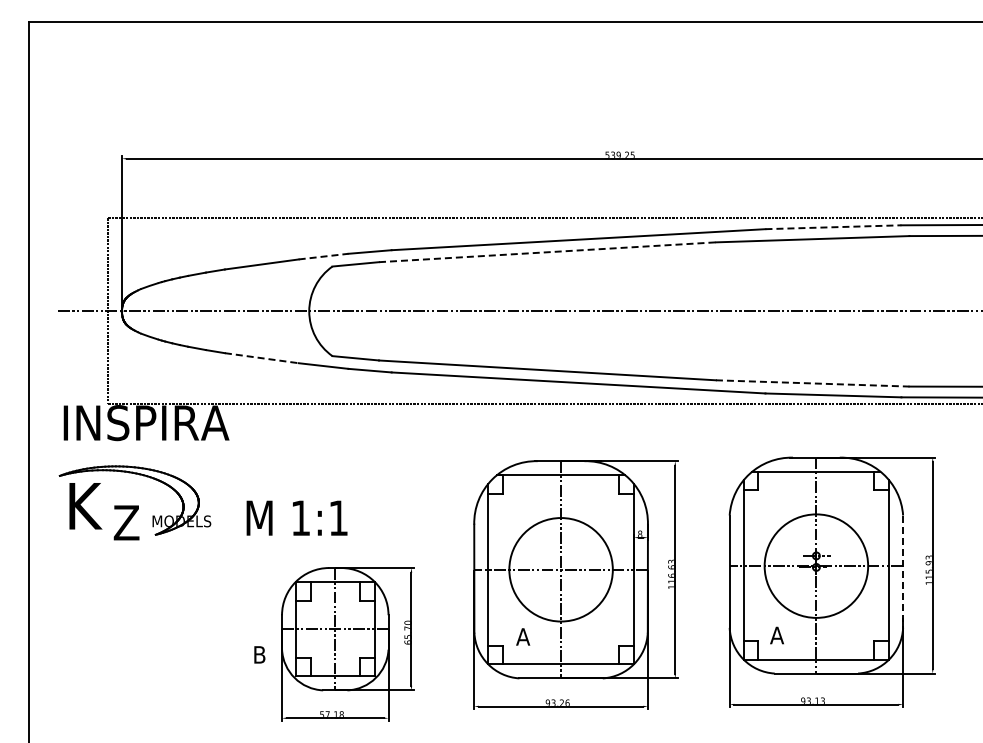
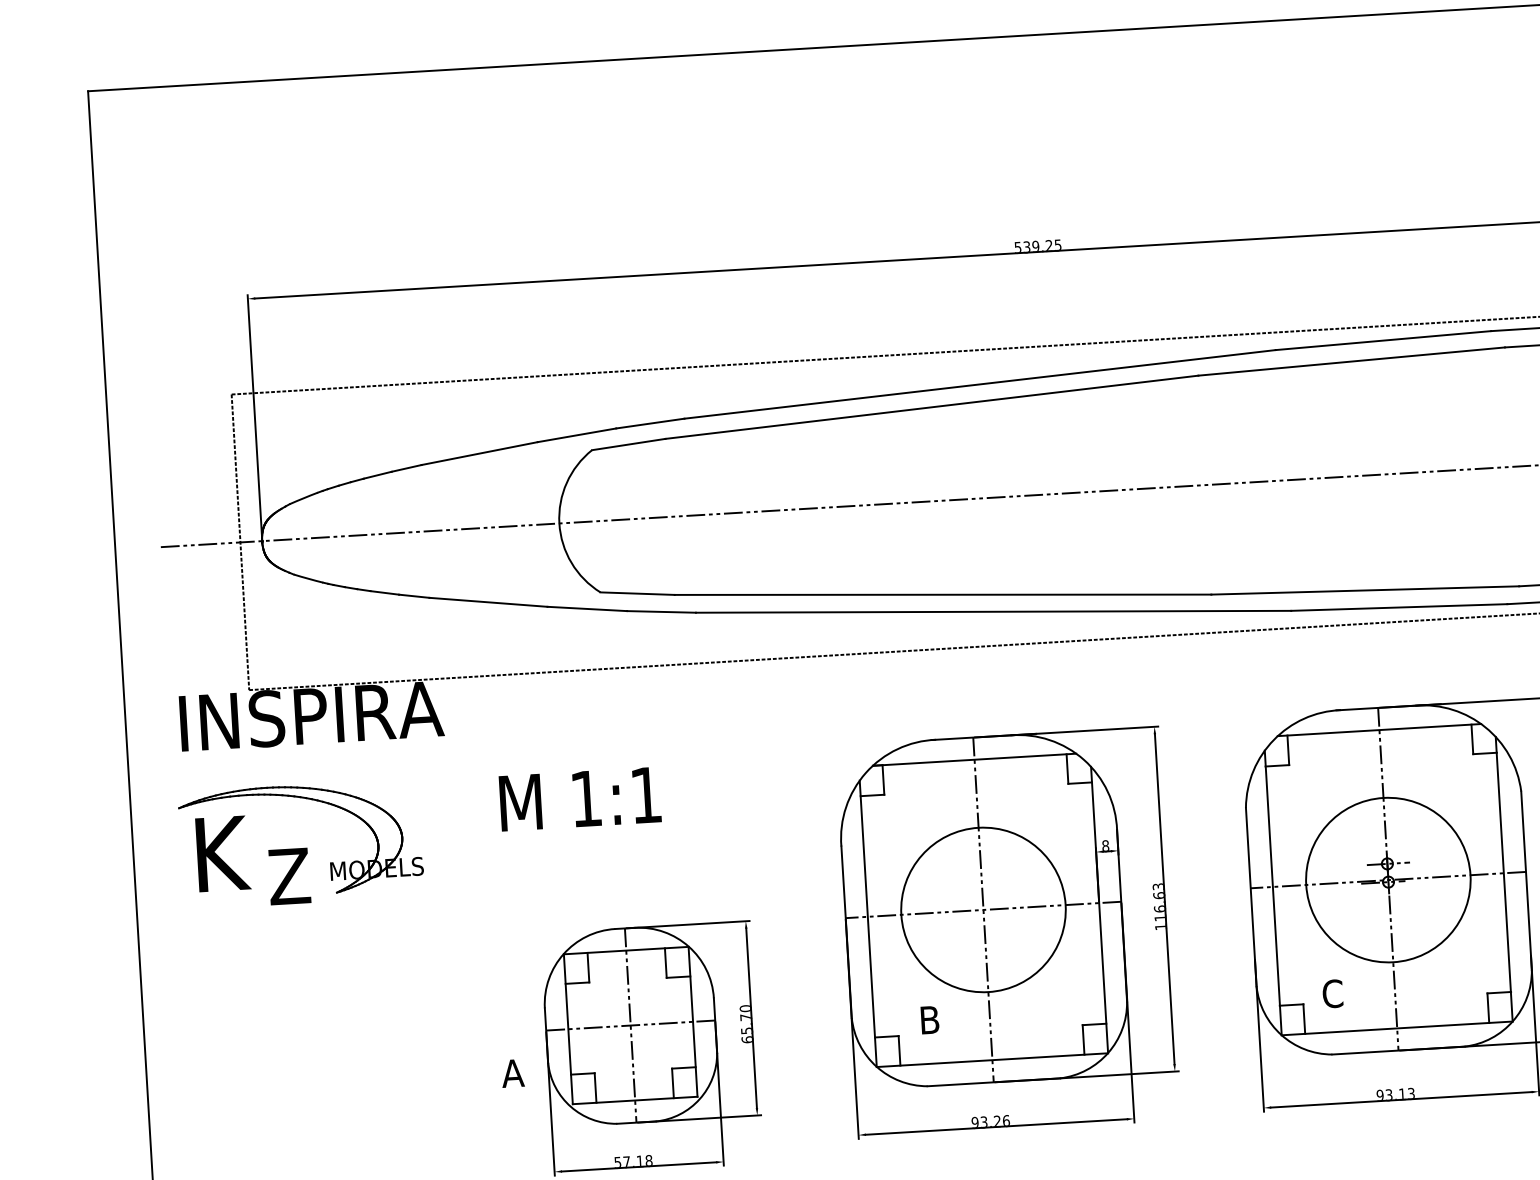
line: (833, 227) -> (1383, 340), dashed -> solid
line: (547, 252) -> (932, 407), dashed -> solid
line: (324, 256) -> (578, 435), dashed -> solid
line: (262, 358) -> (489, 602), dashed -> solid
line: (812, 383) -> (1364, 590), dashed -> solid
text: (296, 517) -> (579, 798), moved
line: (903, 572) -> (1527, 881), dashed -> solid
text: (776, 635) -> (1331, 993), A -> C
text: (523, 636) -> (930, 1019), A -> B
text: (259, 654) -> (512, 1072), B -> A

